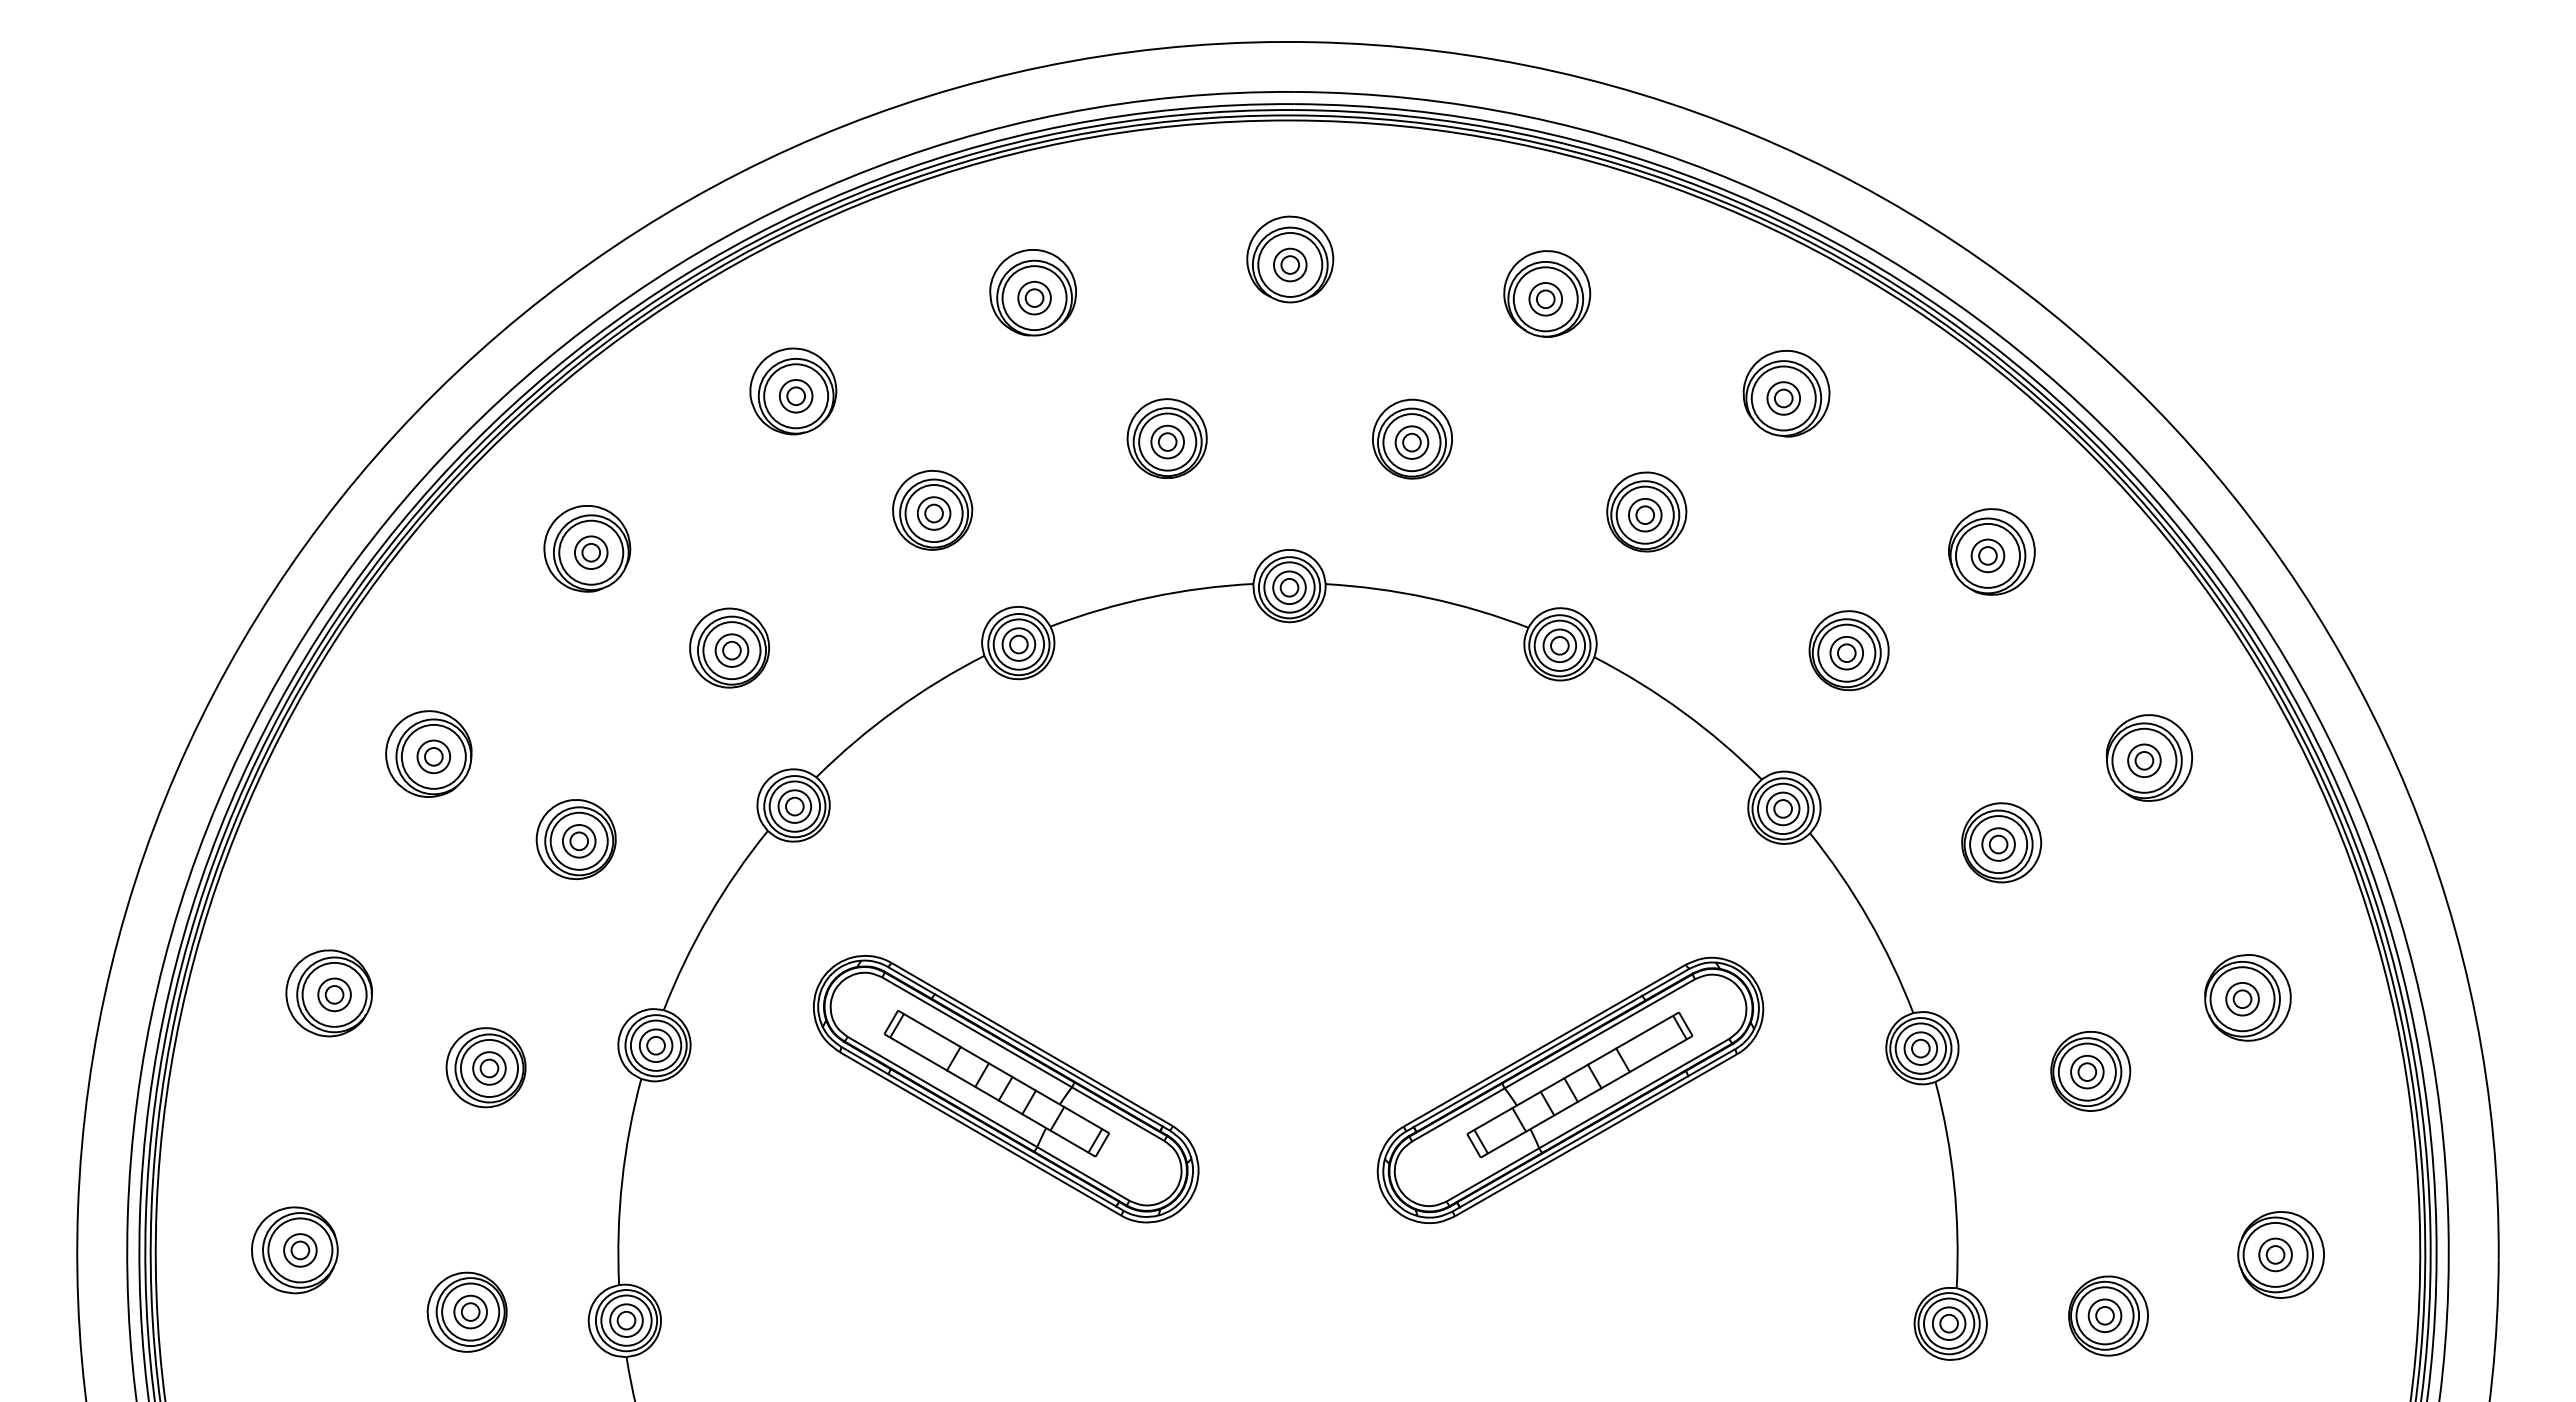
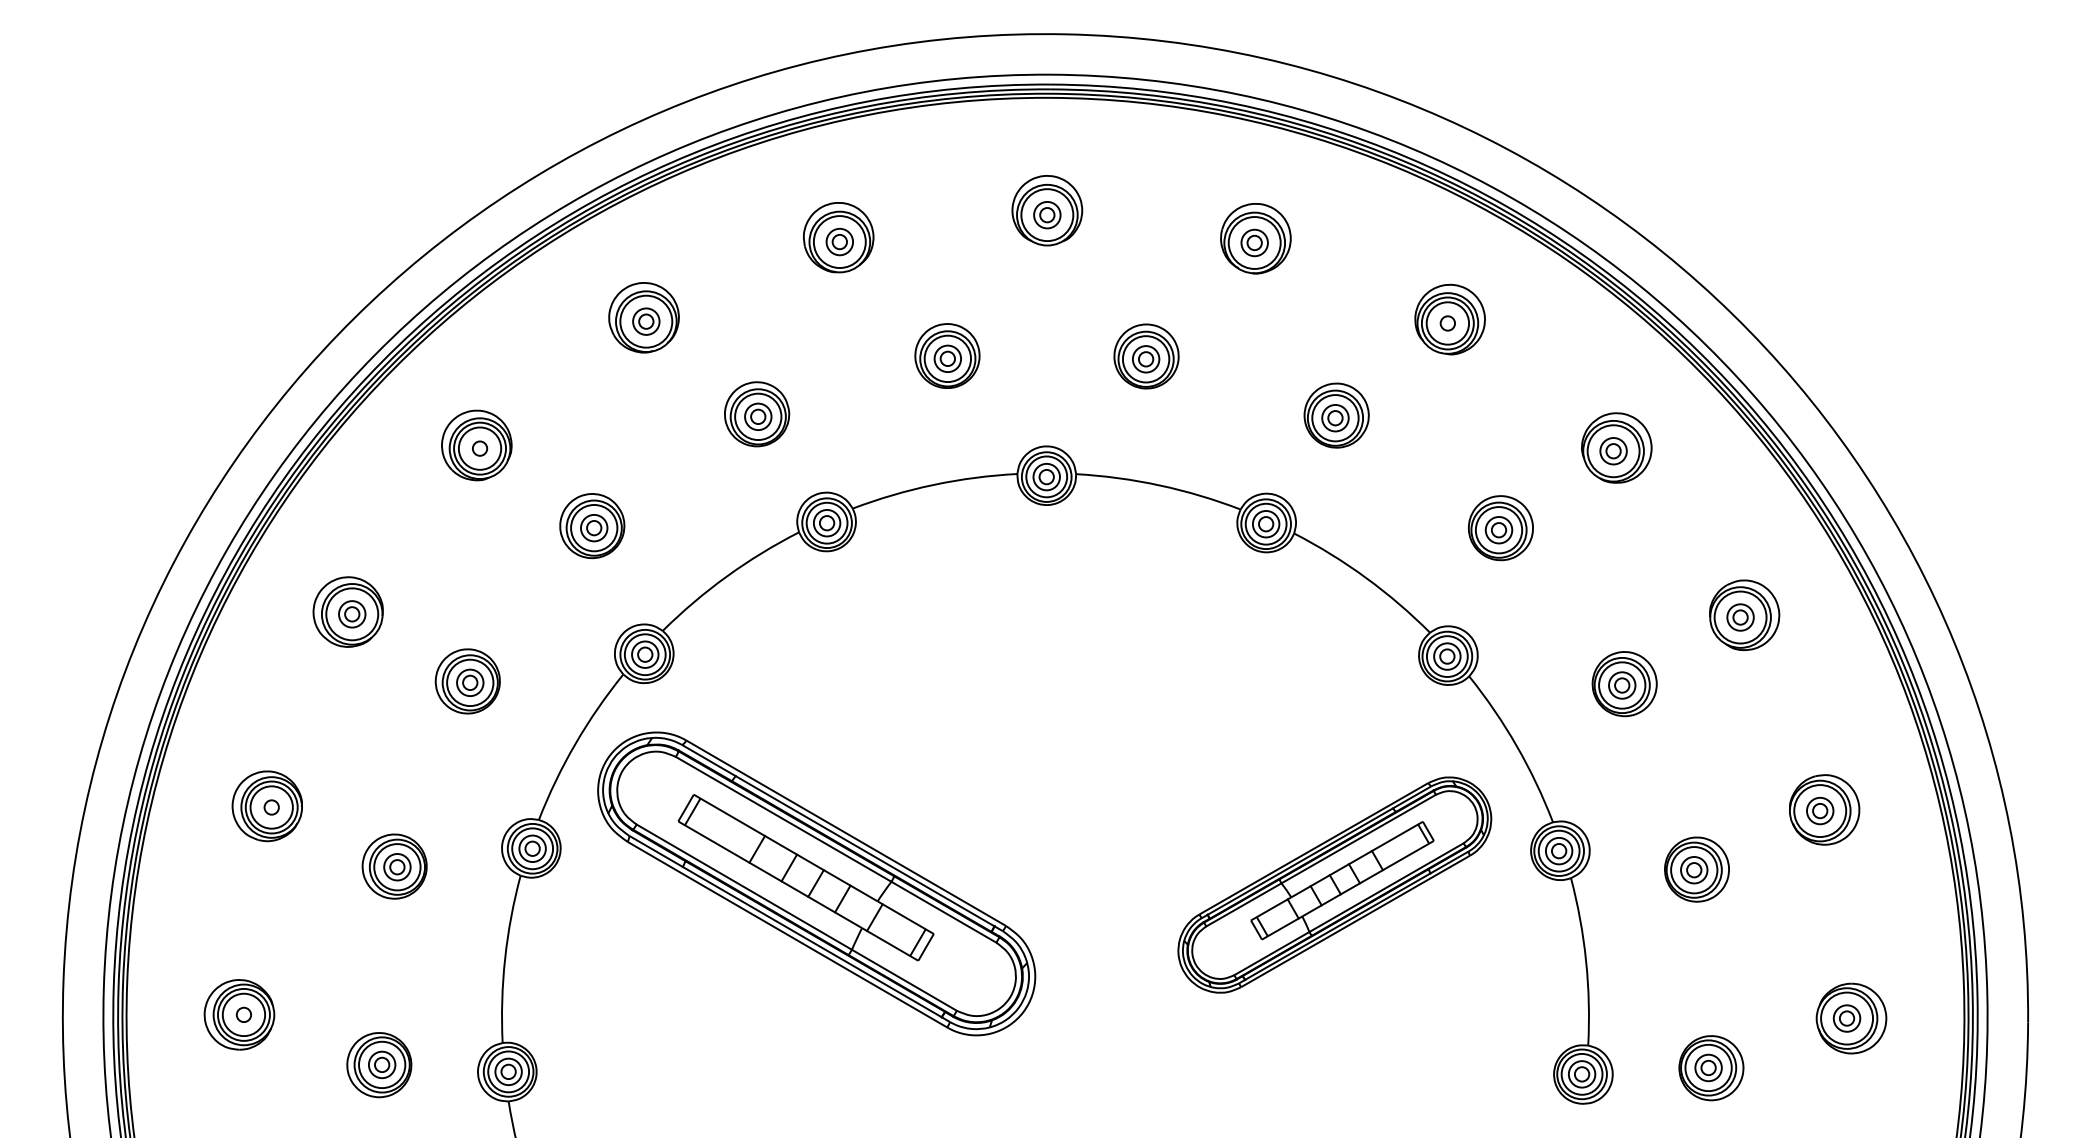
circle: (1783, 398) -> (1447, 323), size x1.6
circle: (590, 552) -> (479, 448), size x1.6
circle: (334, 994) -> (271, 807), size x1.6
part: (1006, 1089) -> (817, 884), size x1.4
part: (1570, 1089) -> (1334, 884), moved
circle: (300, 1250) -> (244, 1014), size x1.6

